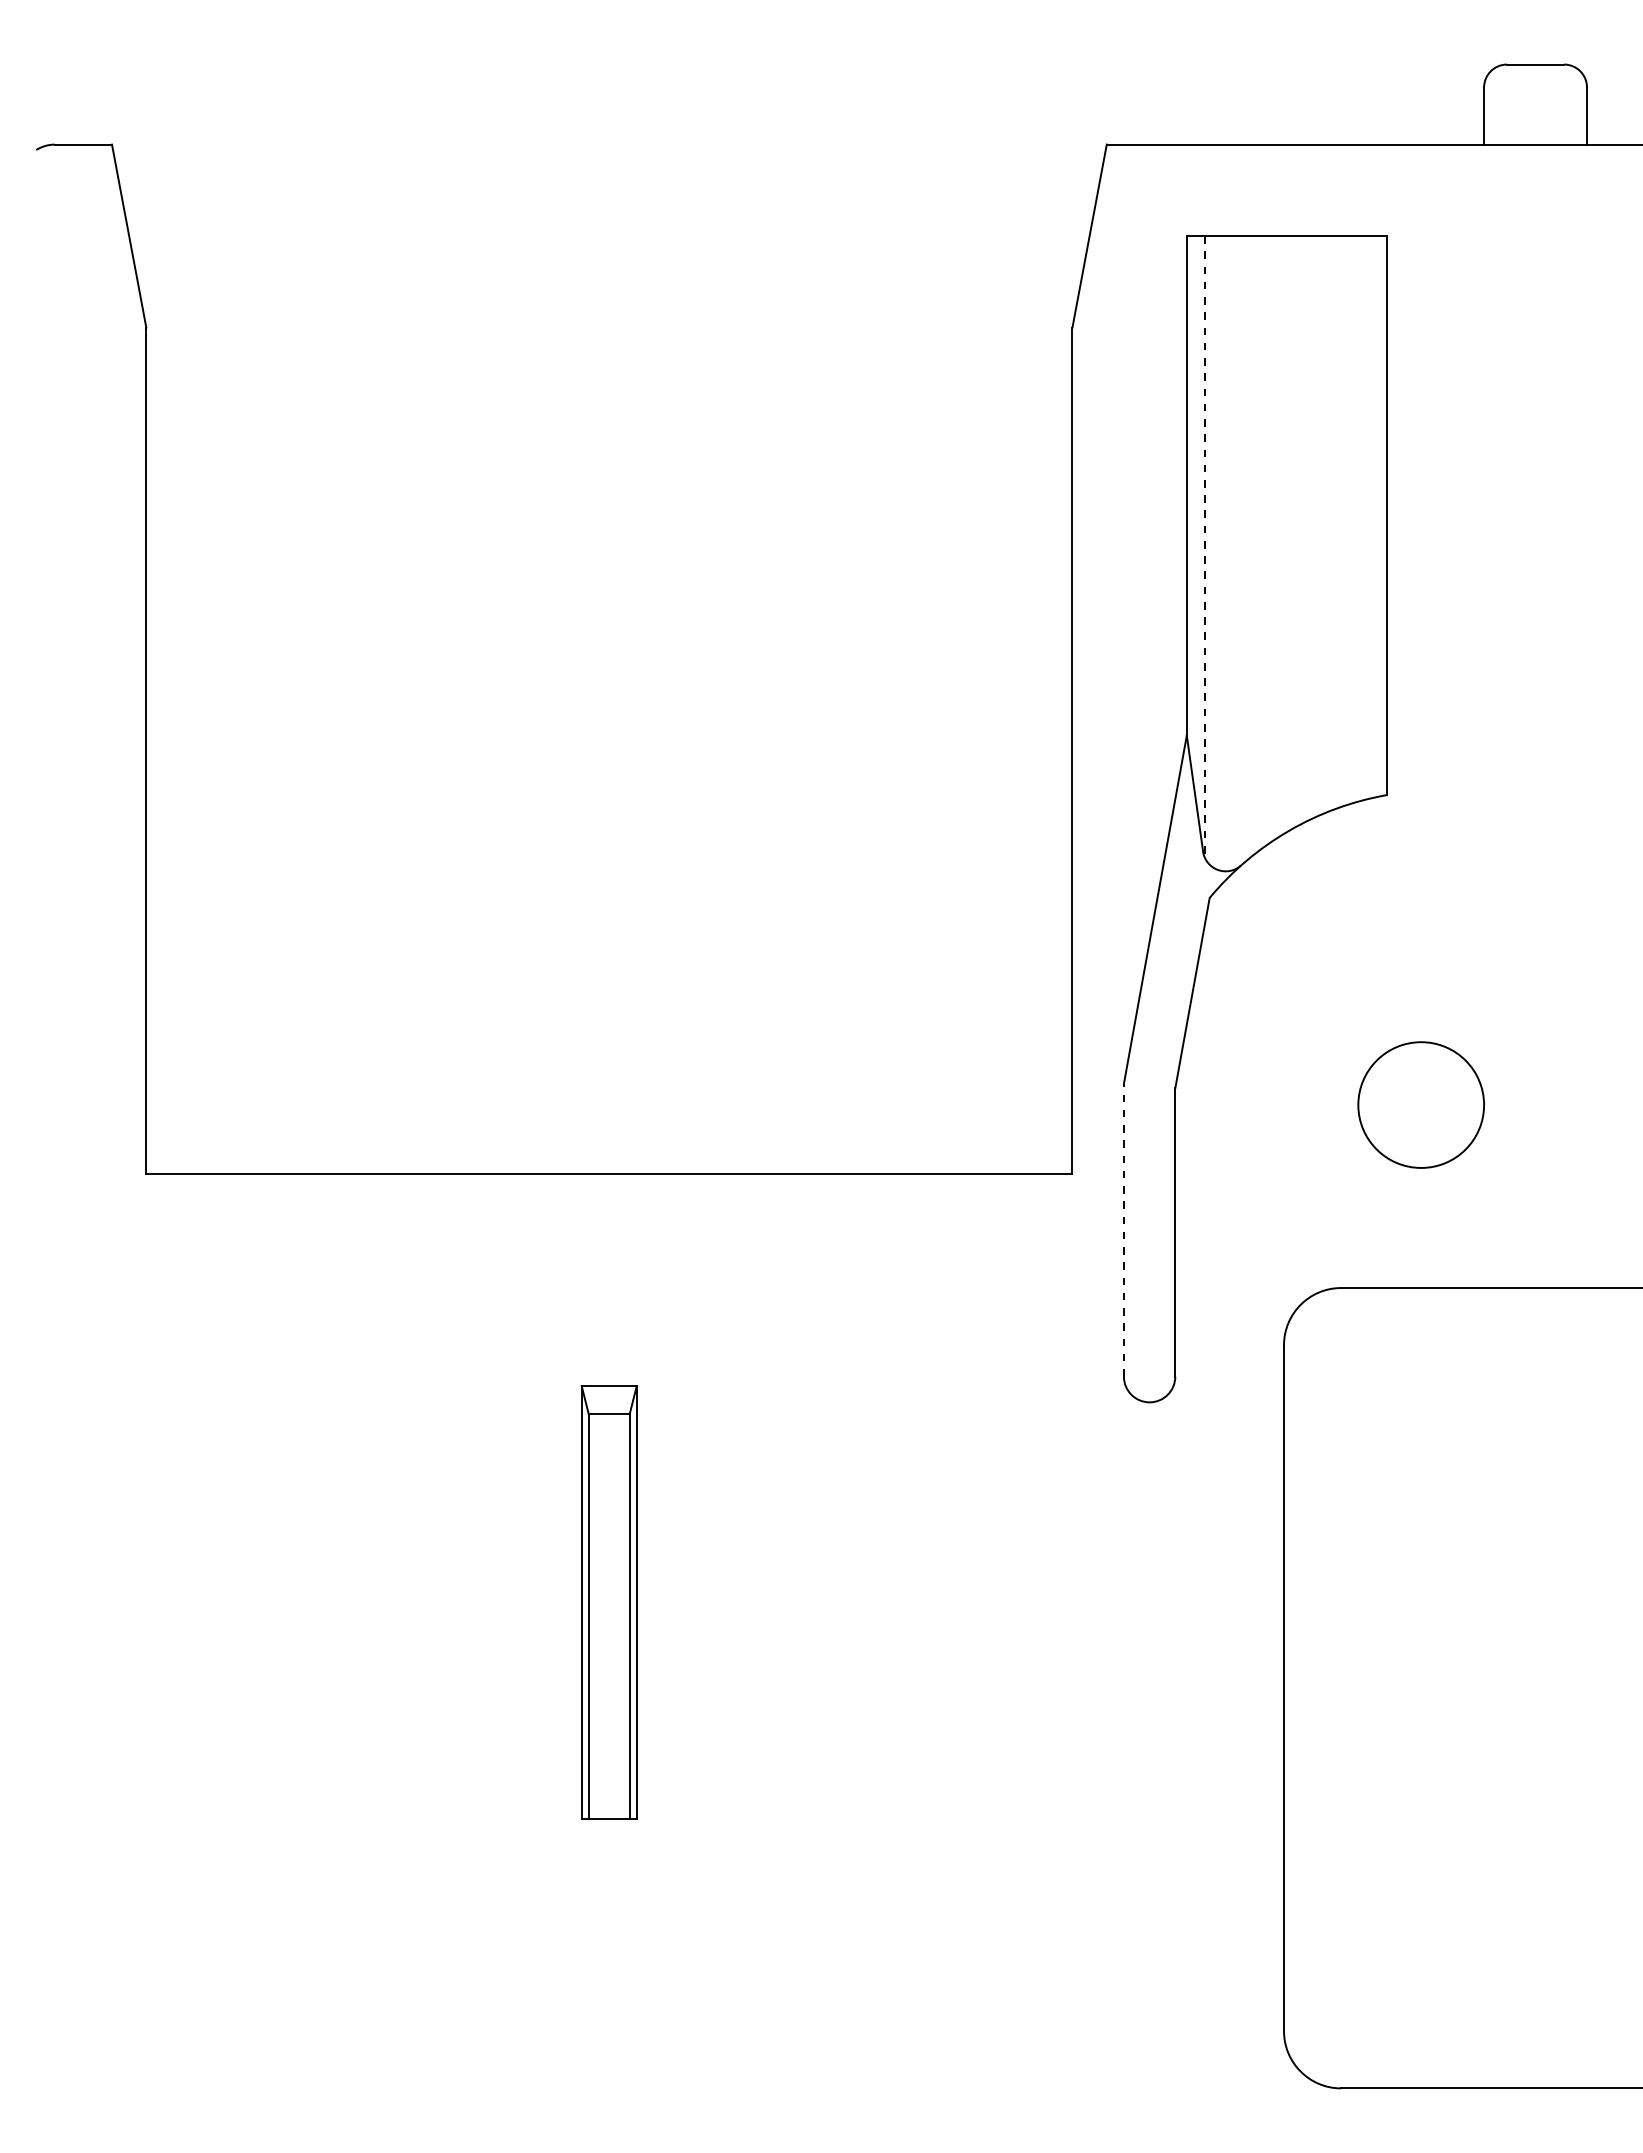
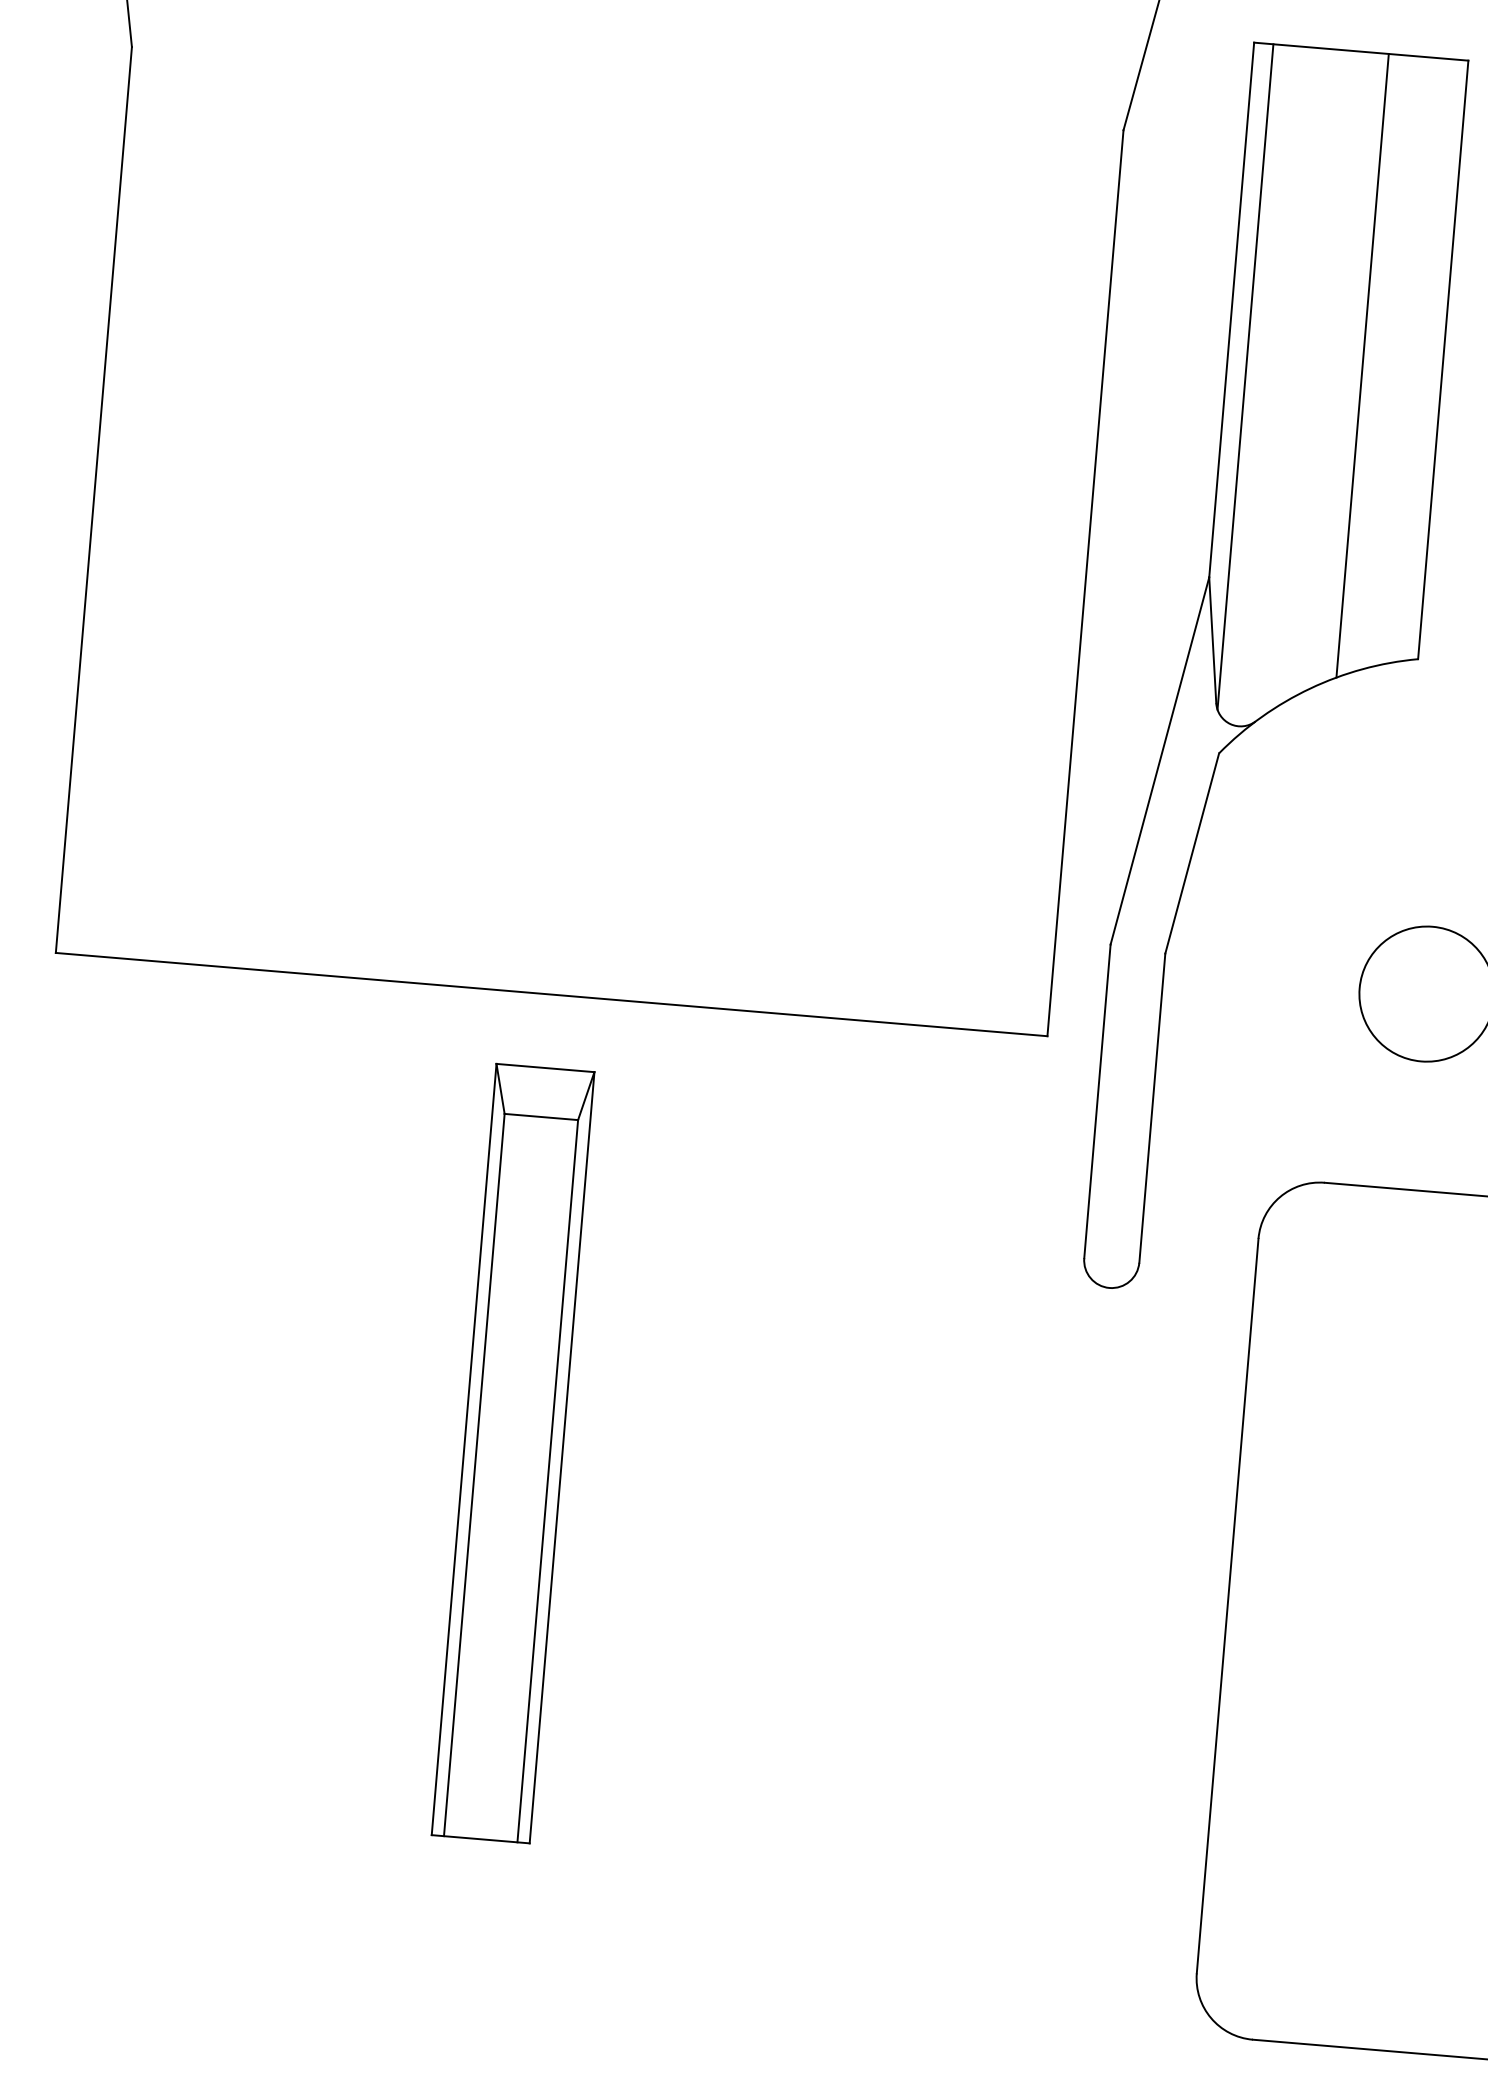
line: (1312, 527) -> (1362, 365), added
line: (1204, 546) -> (1245, 376), dashed -> solid
line: (1123, 1229) -> (1097, 1100), dashed -> solid
part: (608, 1602) -> (512, 1453), size x1.67

